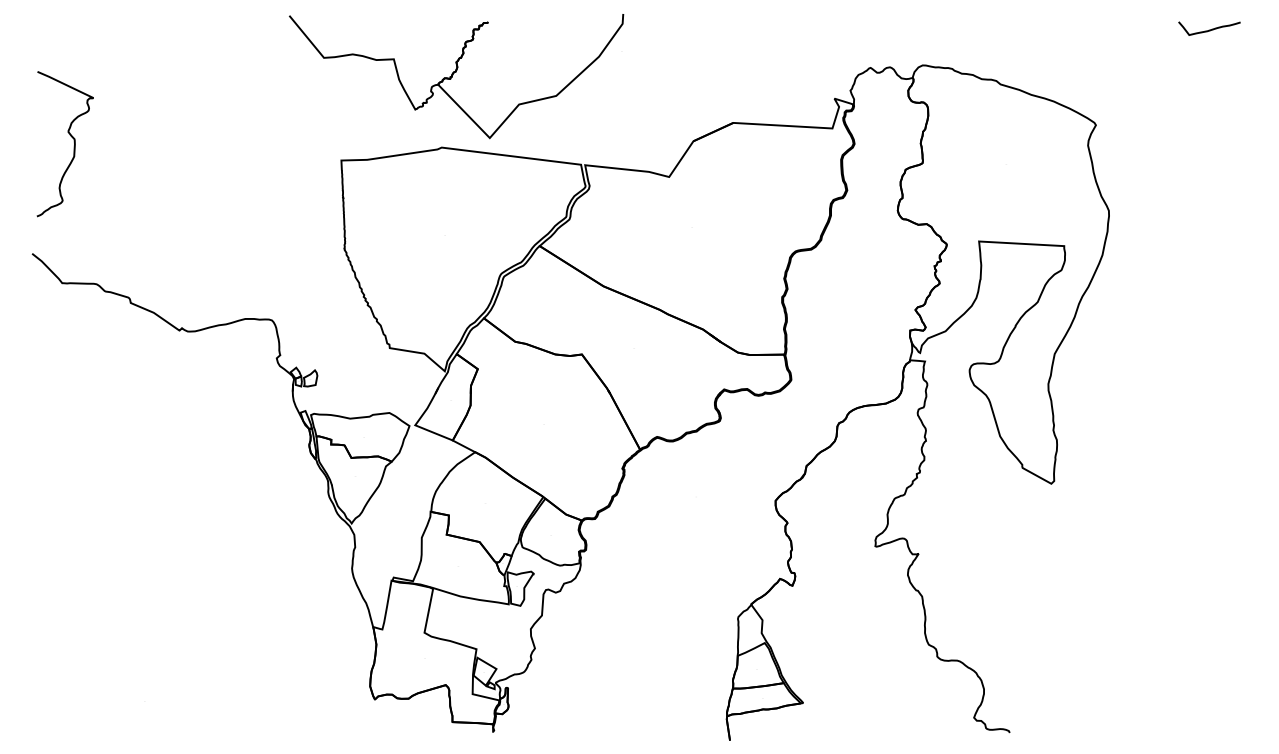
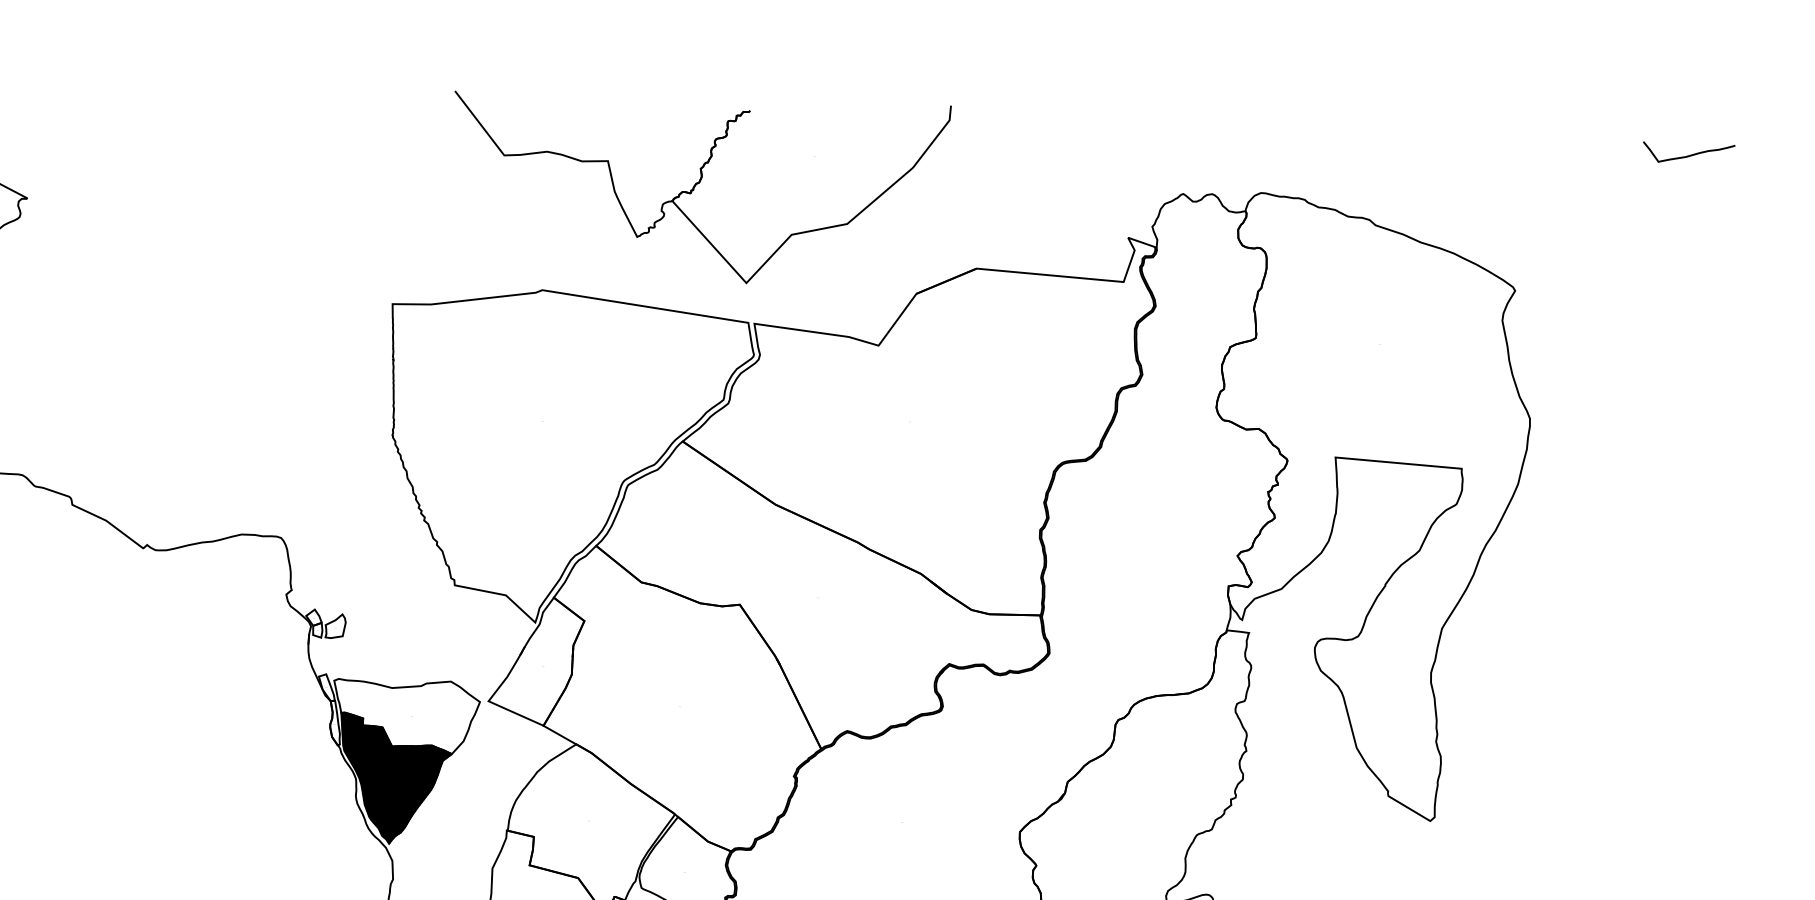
part: (456, 76) -> (700, 189), moved
hatch: (353, 479) -> (394, 778), added

